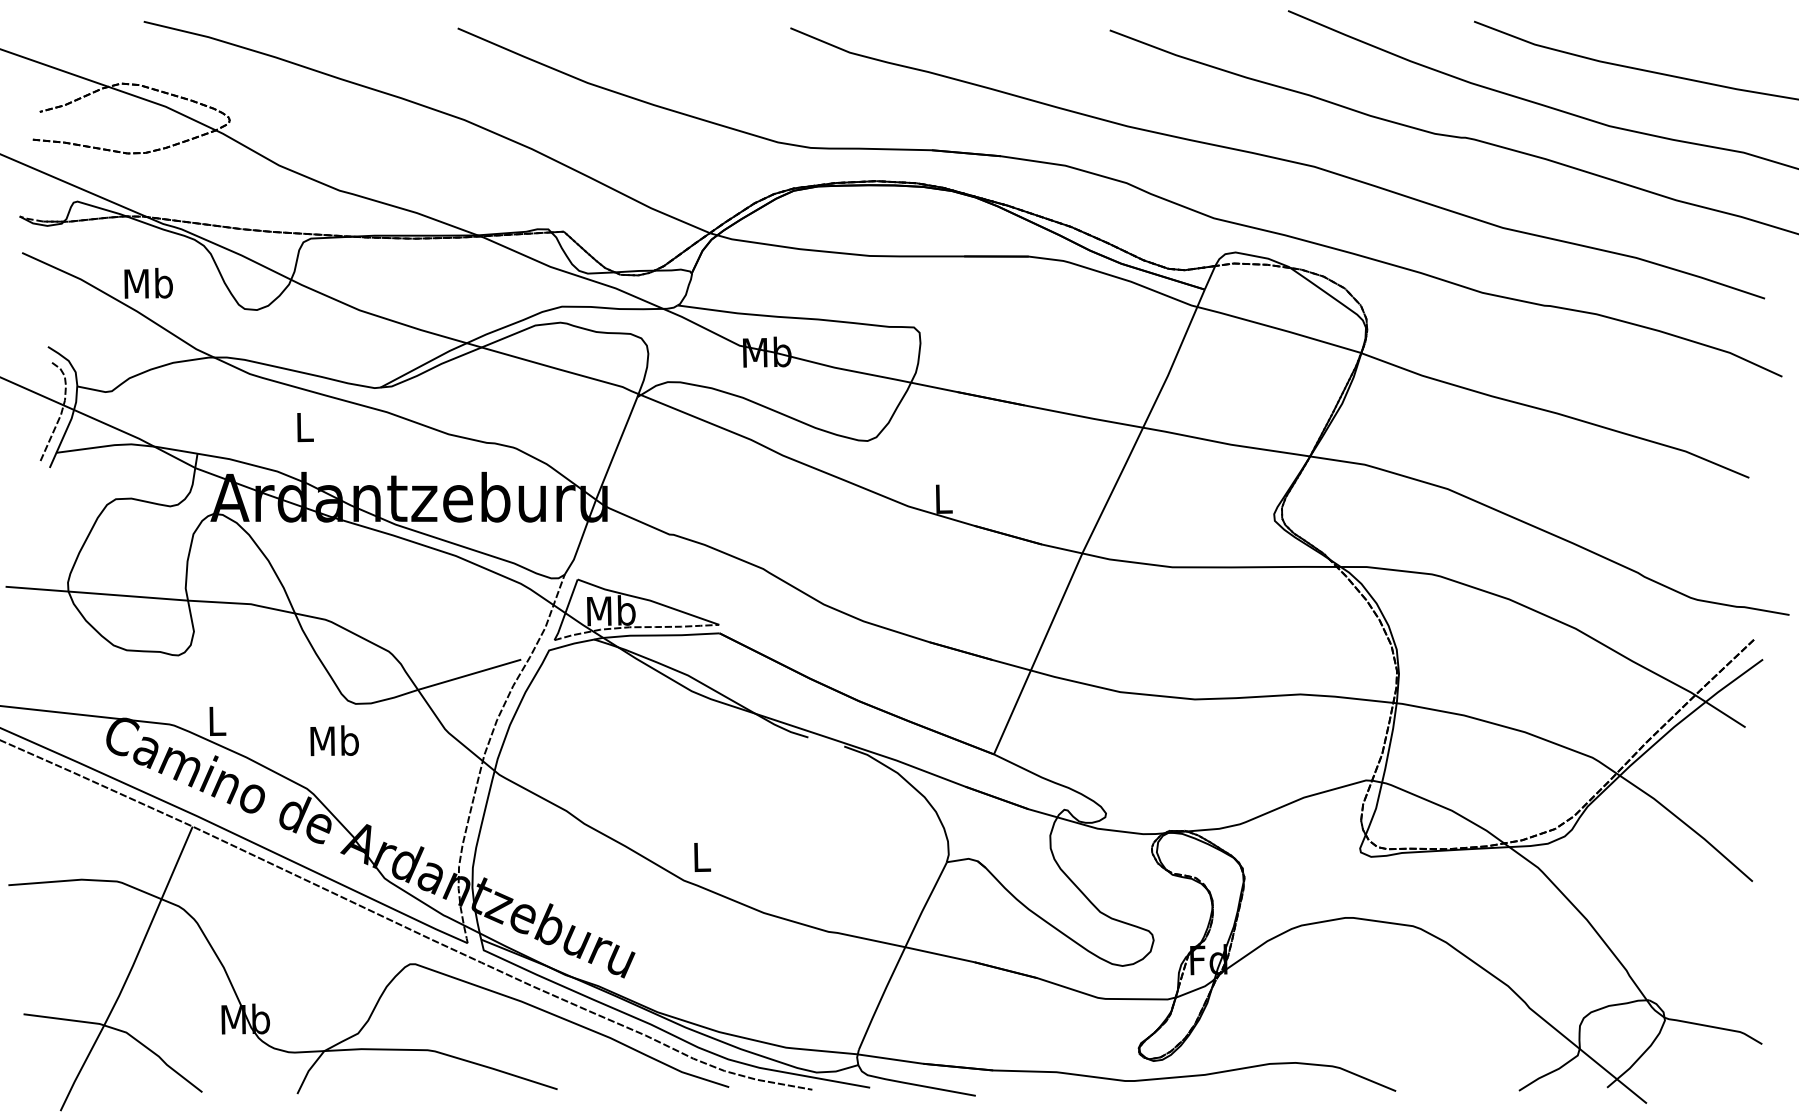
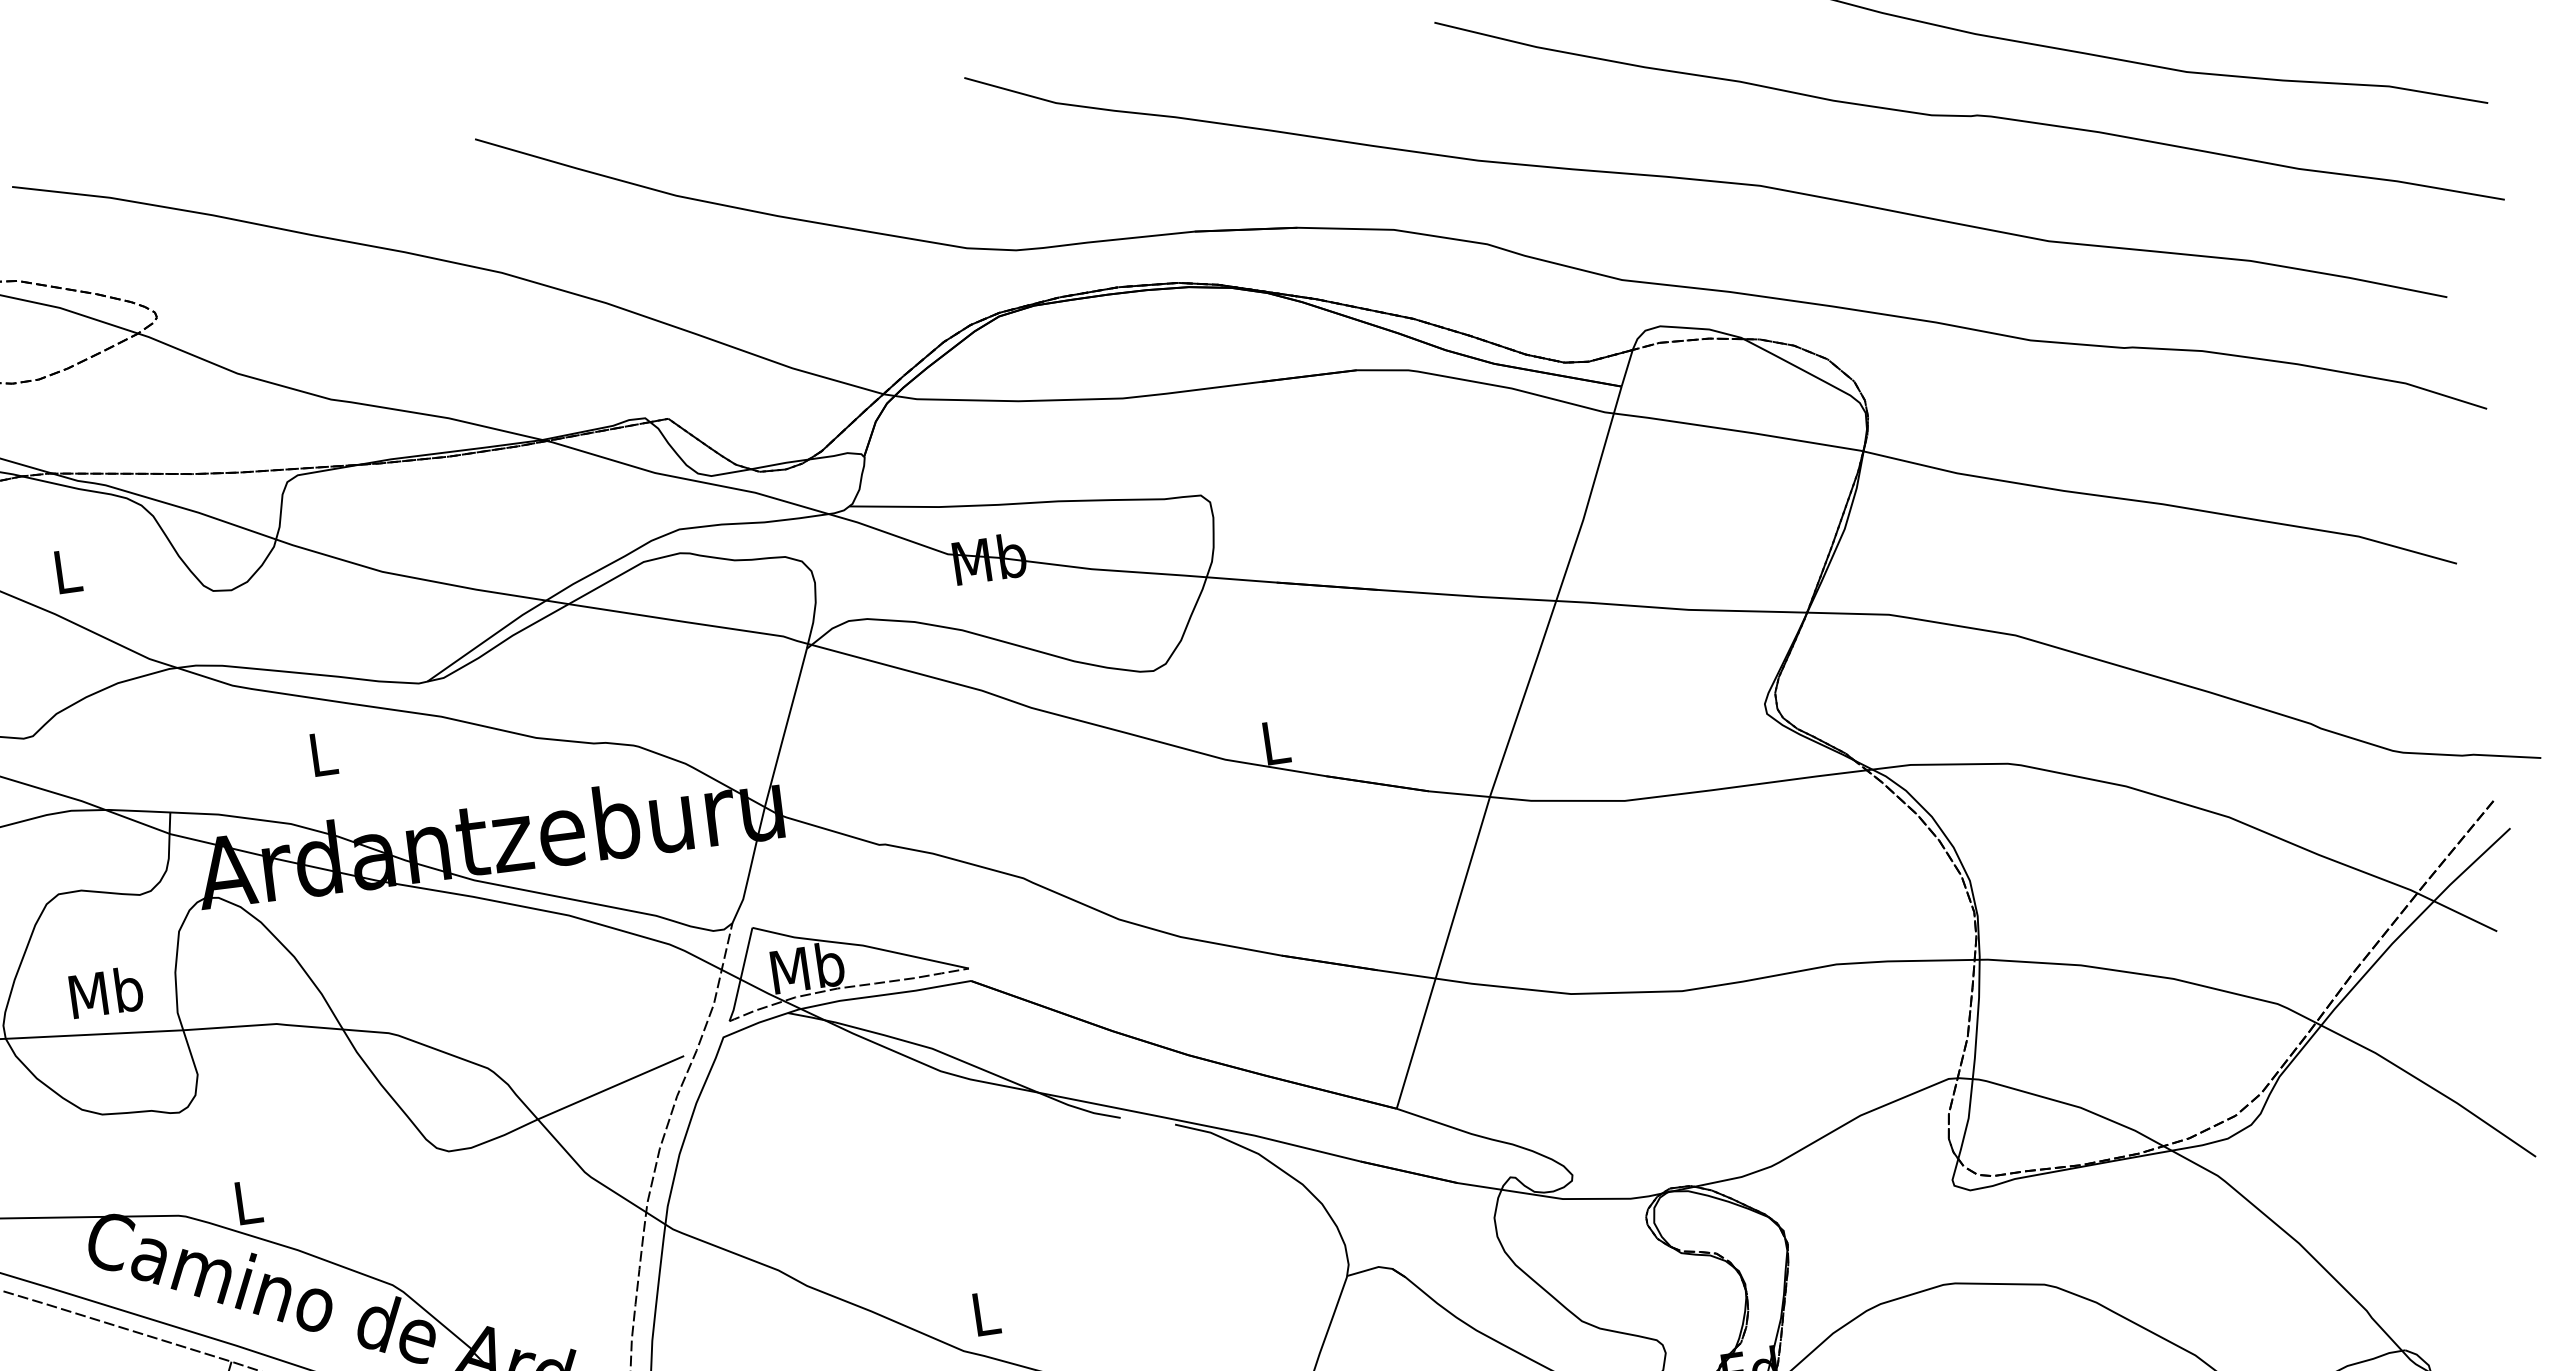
text: (148, 282) -> (66, 569), Mb -> L
text: (334, 740) -> (105, 991), moved

